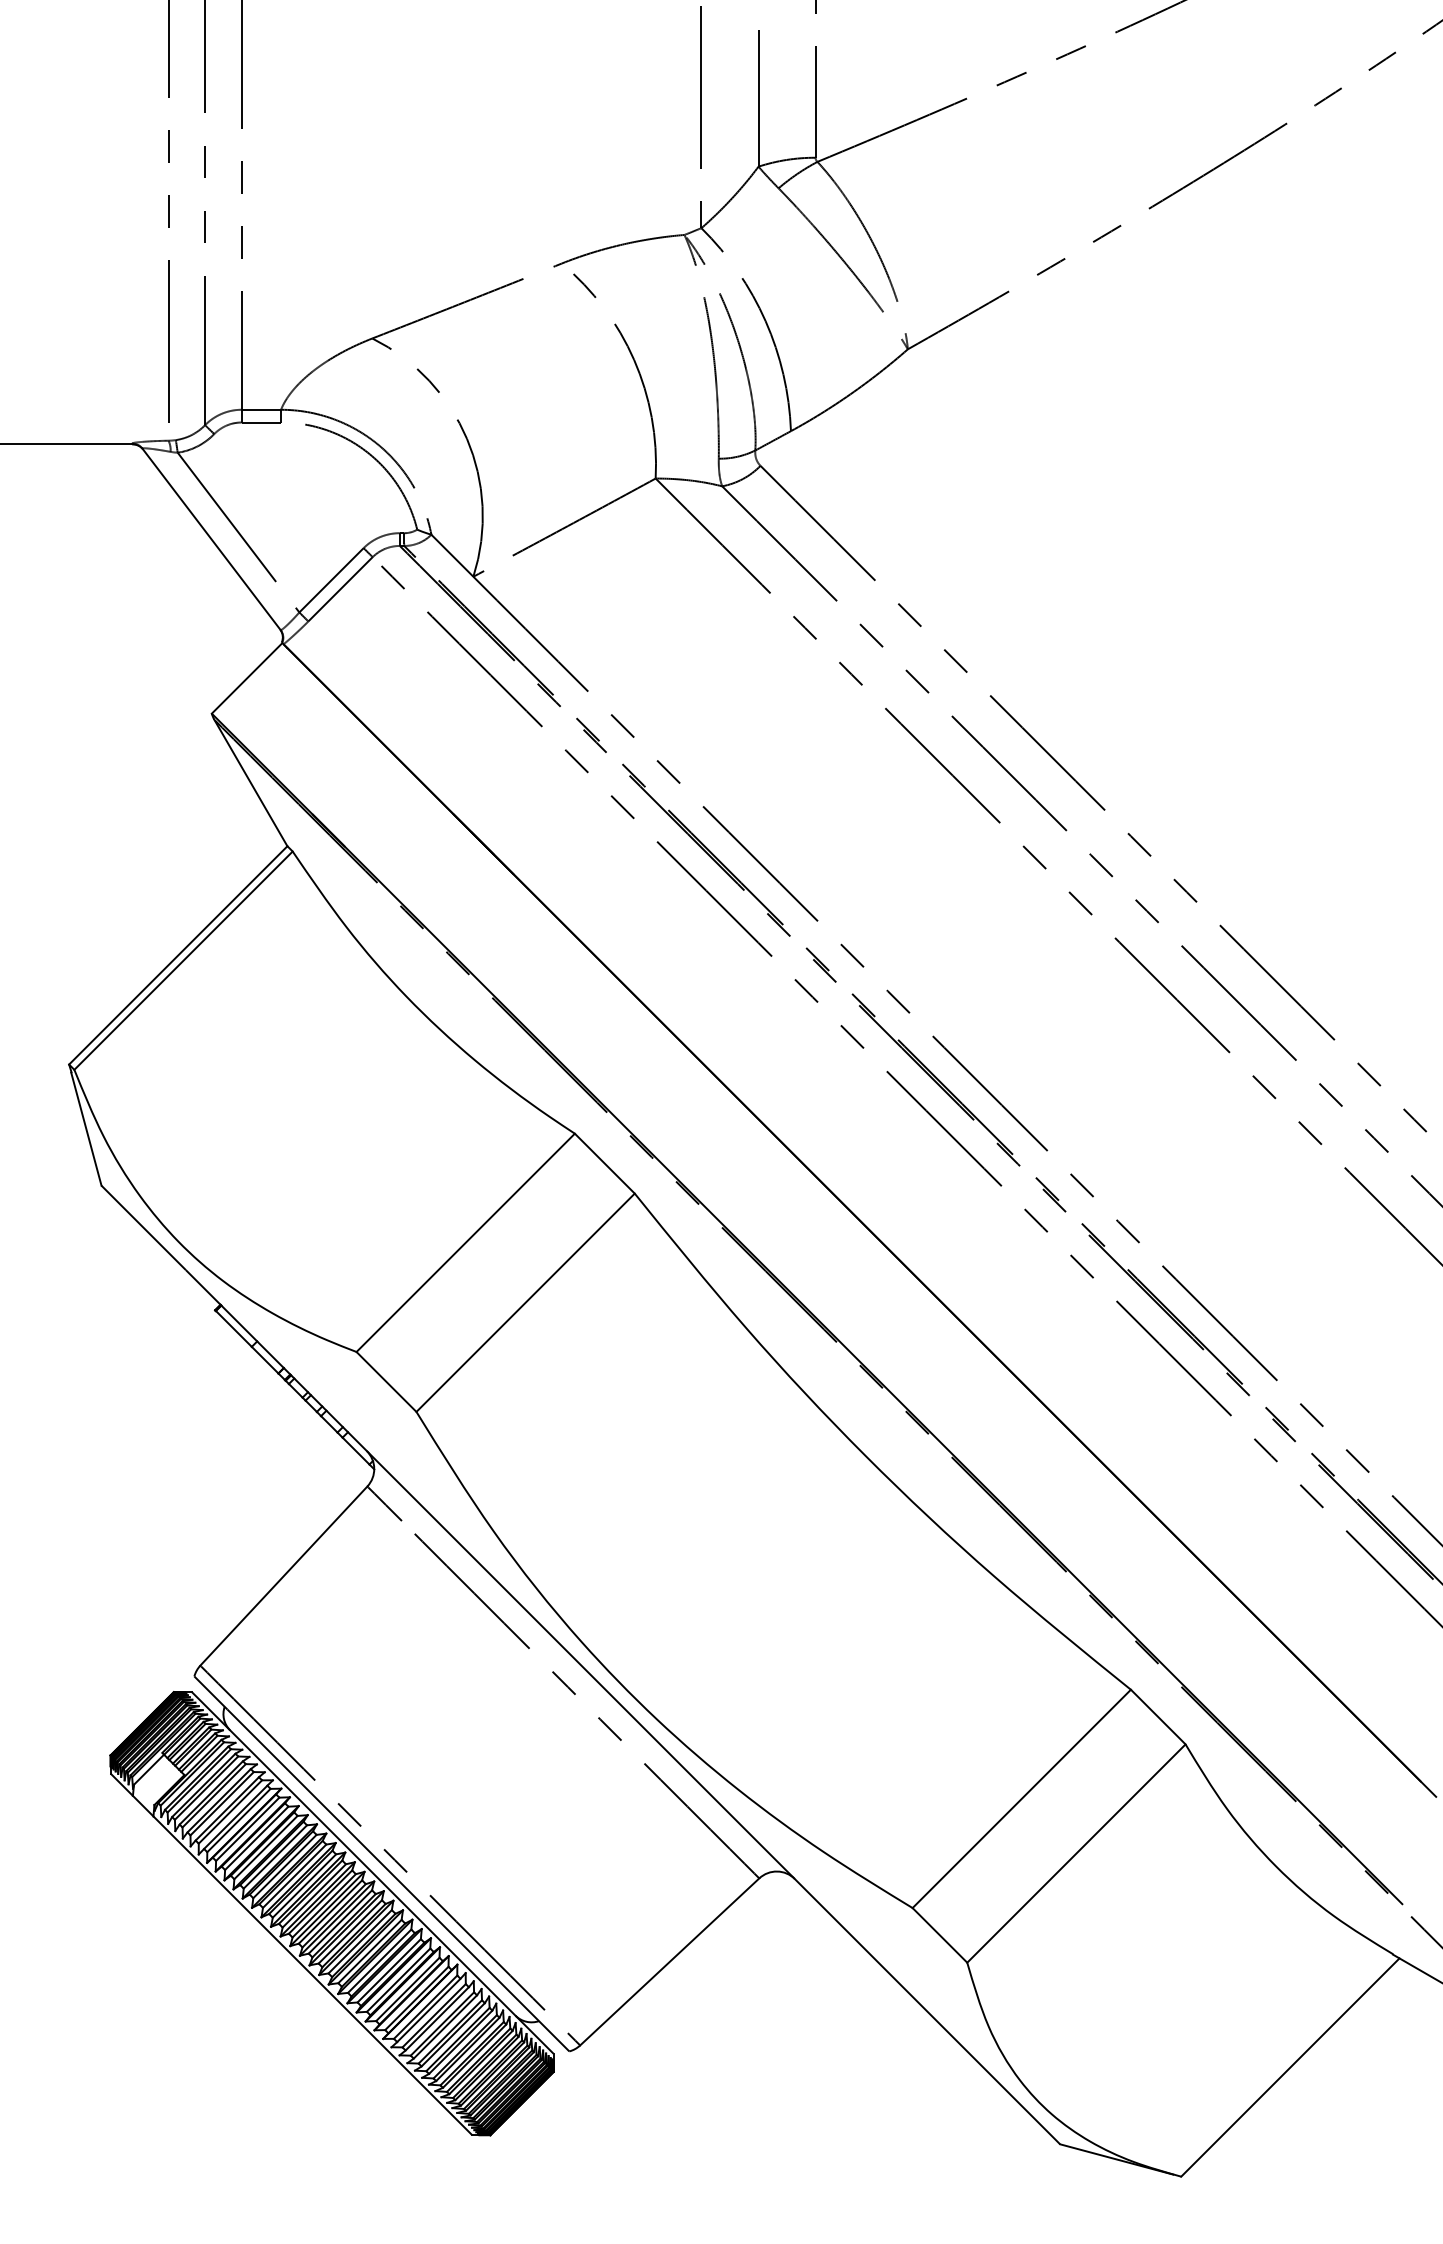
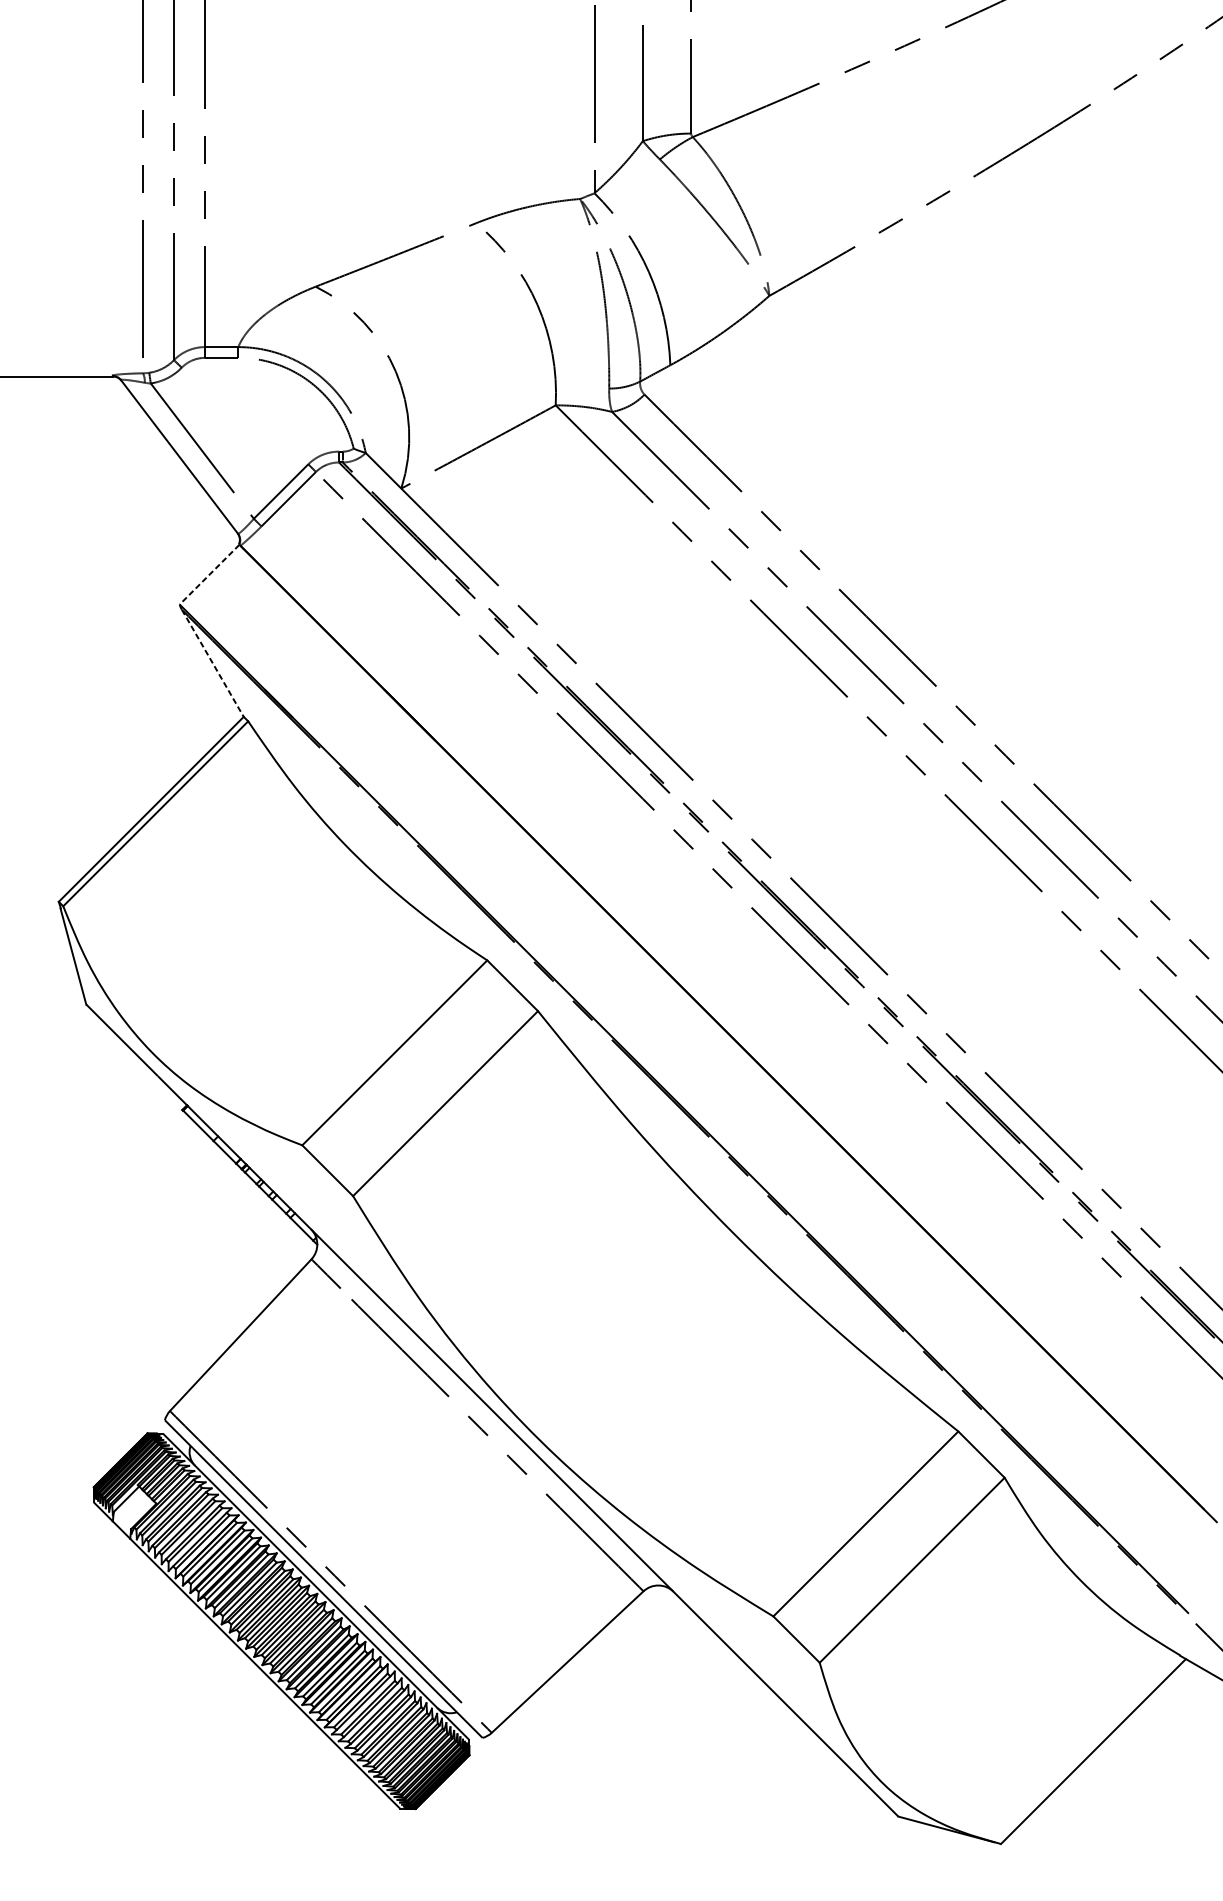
line: (247, 678) -> (209, 574), solid -> dashed
line: (251, 783) -> (213, 663), solid -> dashed

